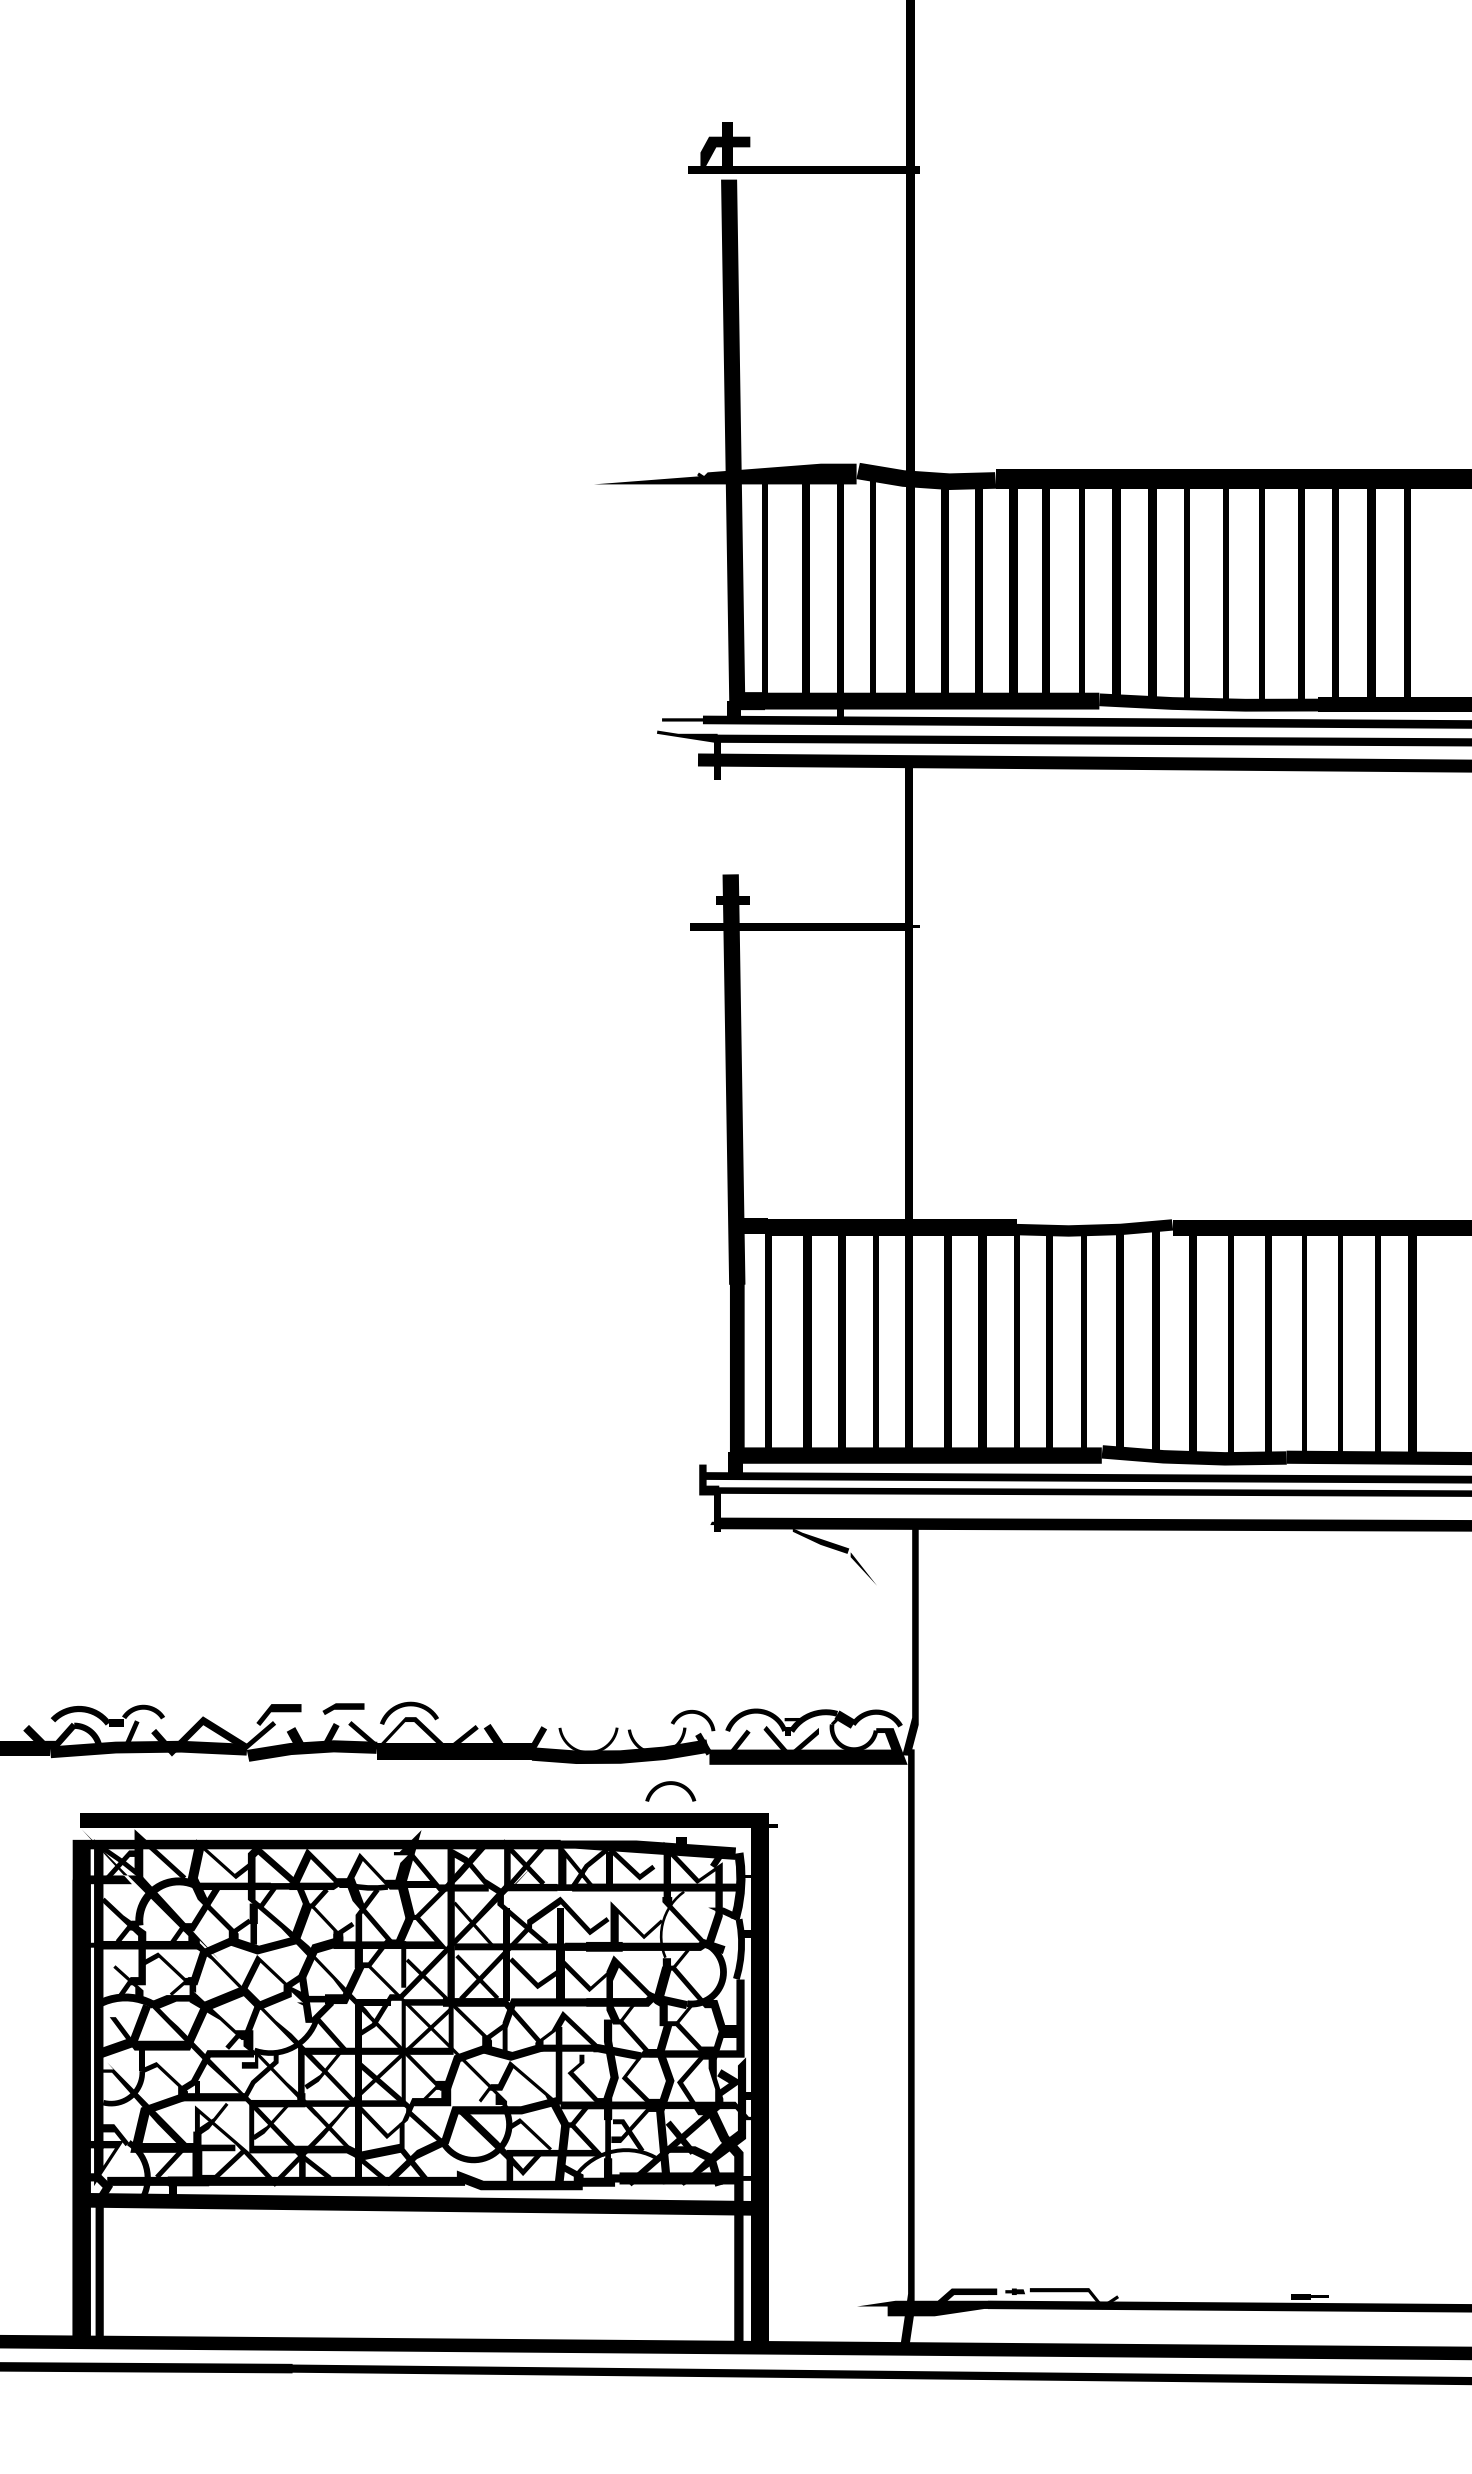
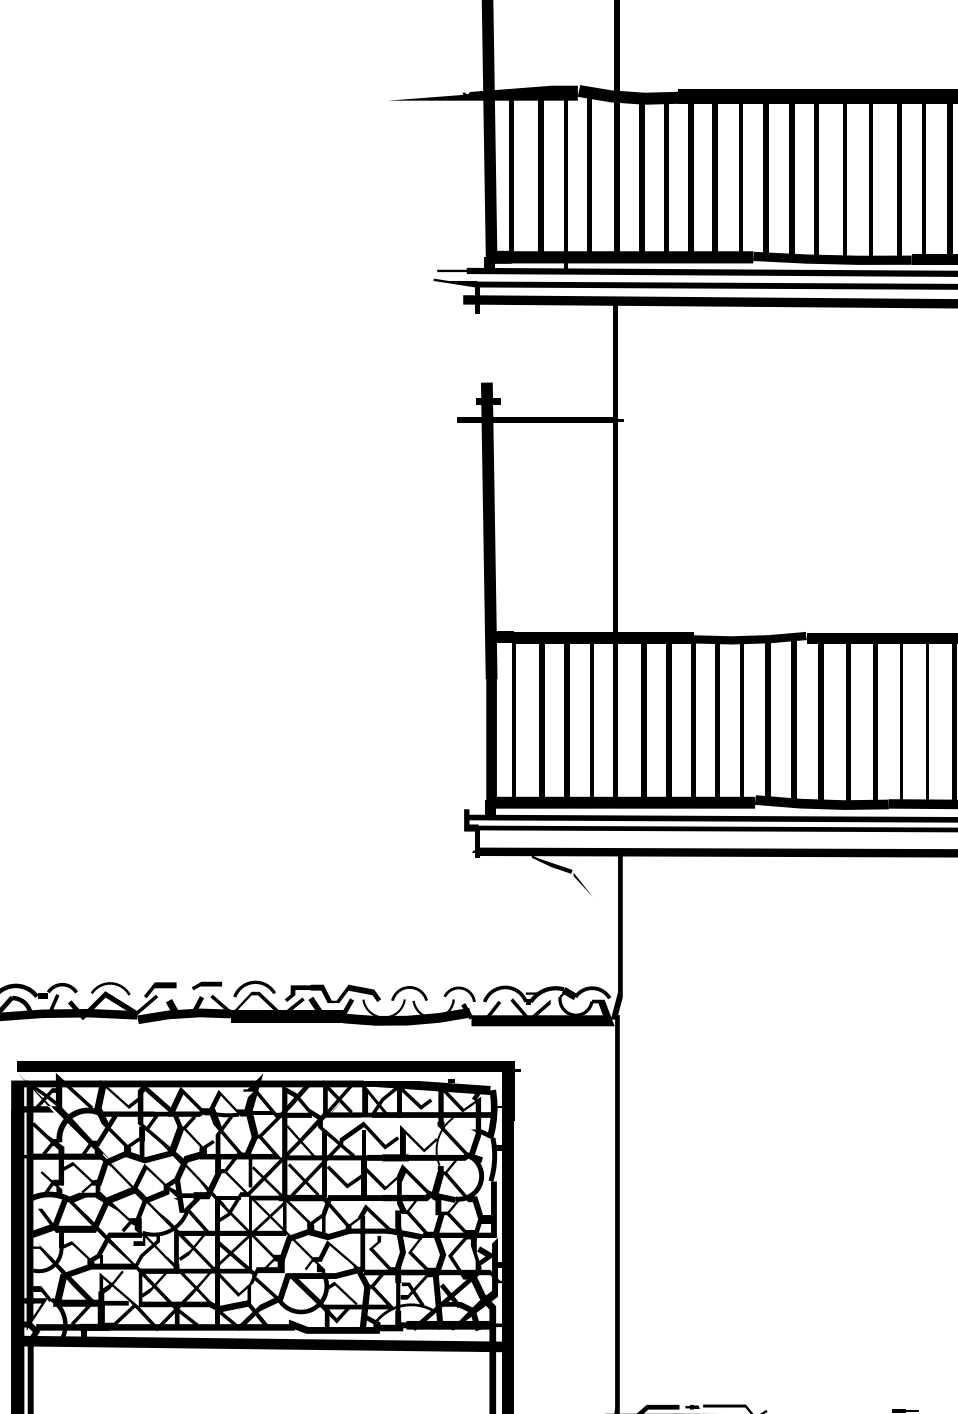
curve: (210, 1707) -> (110, 984), added
curve: (512, 1721) -> (329, 994), added
curve: (668, 1785) -> (407, 989), moved

